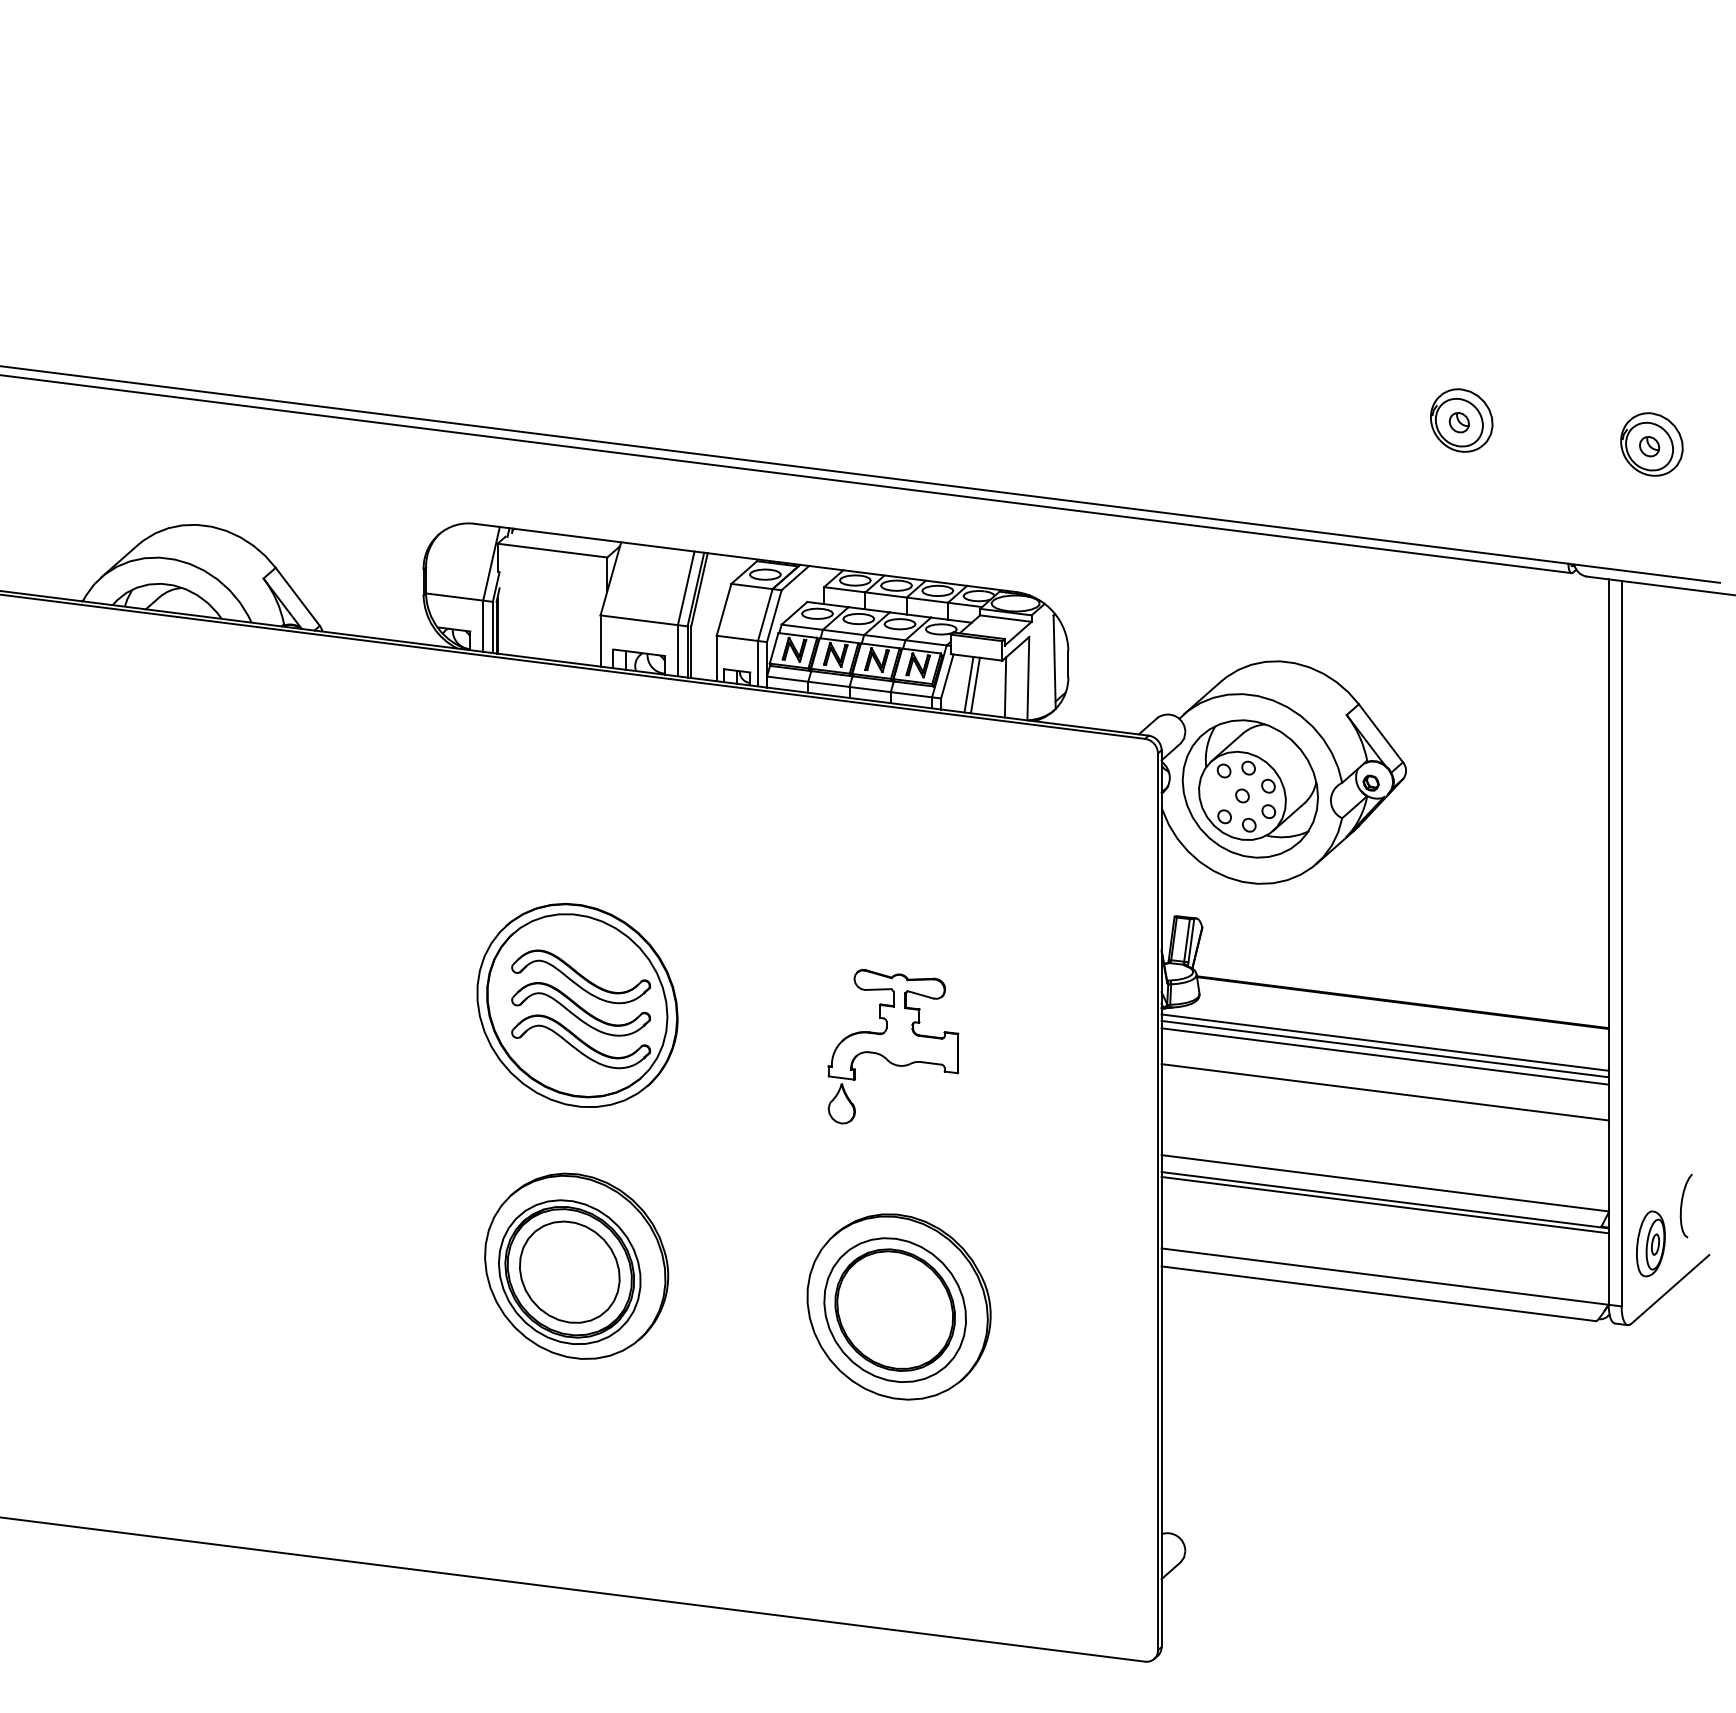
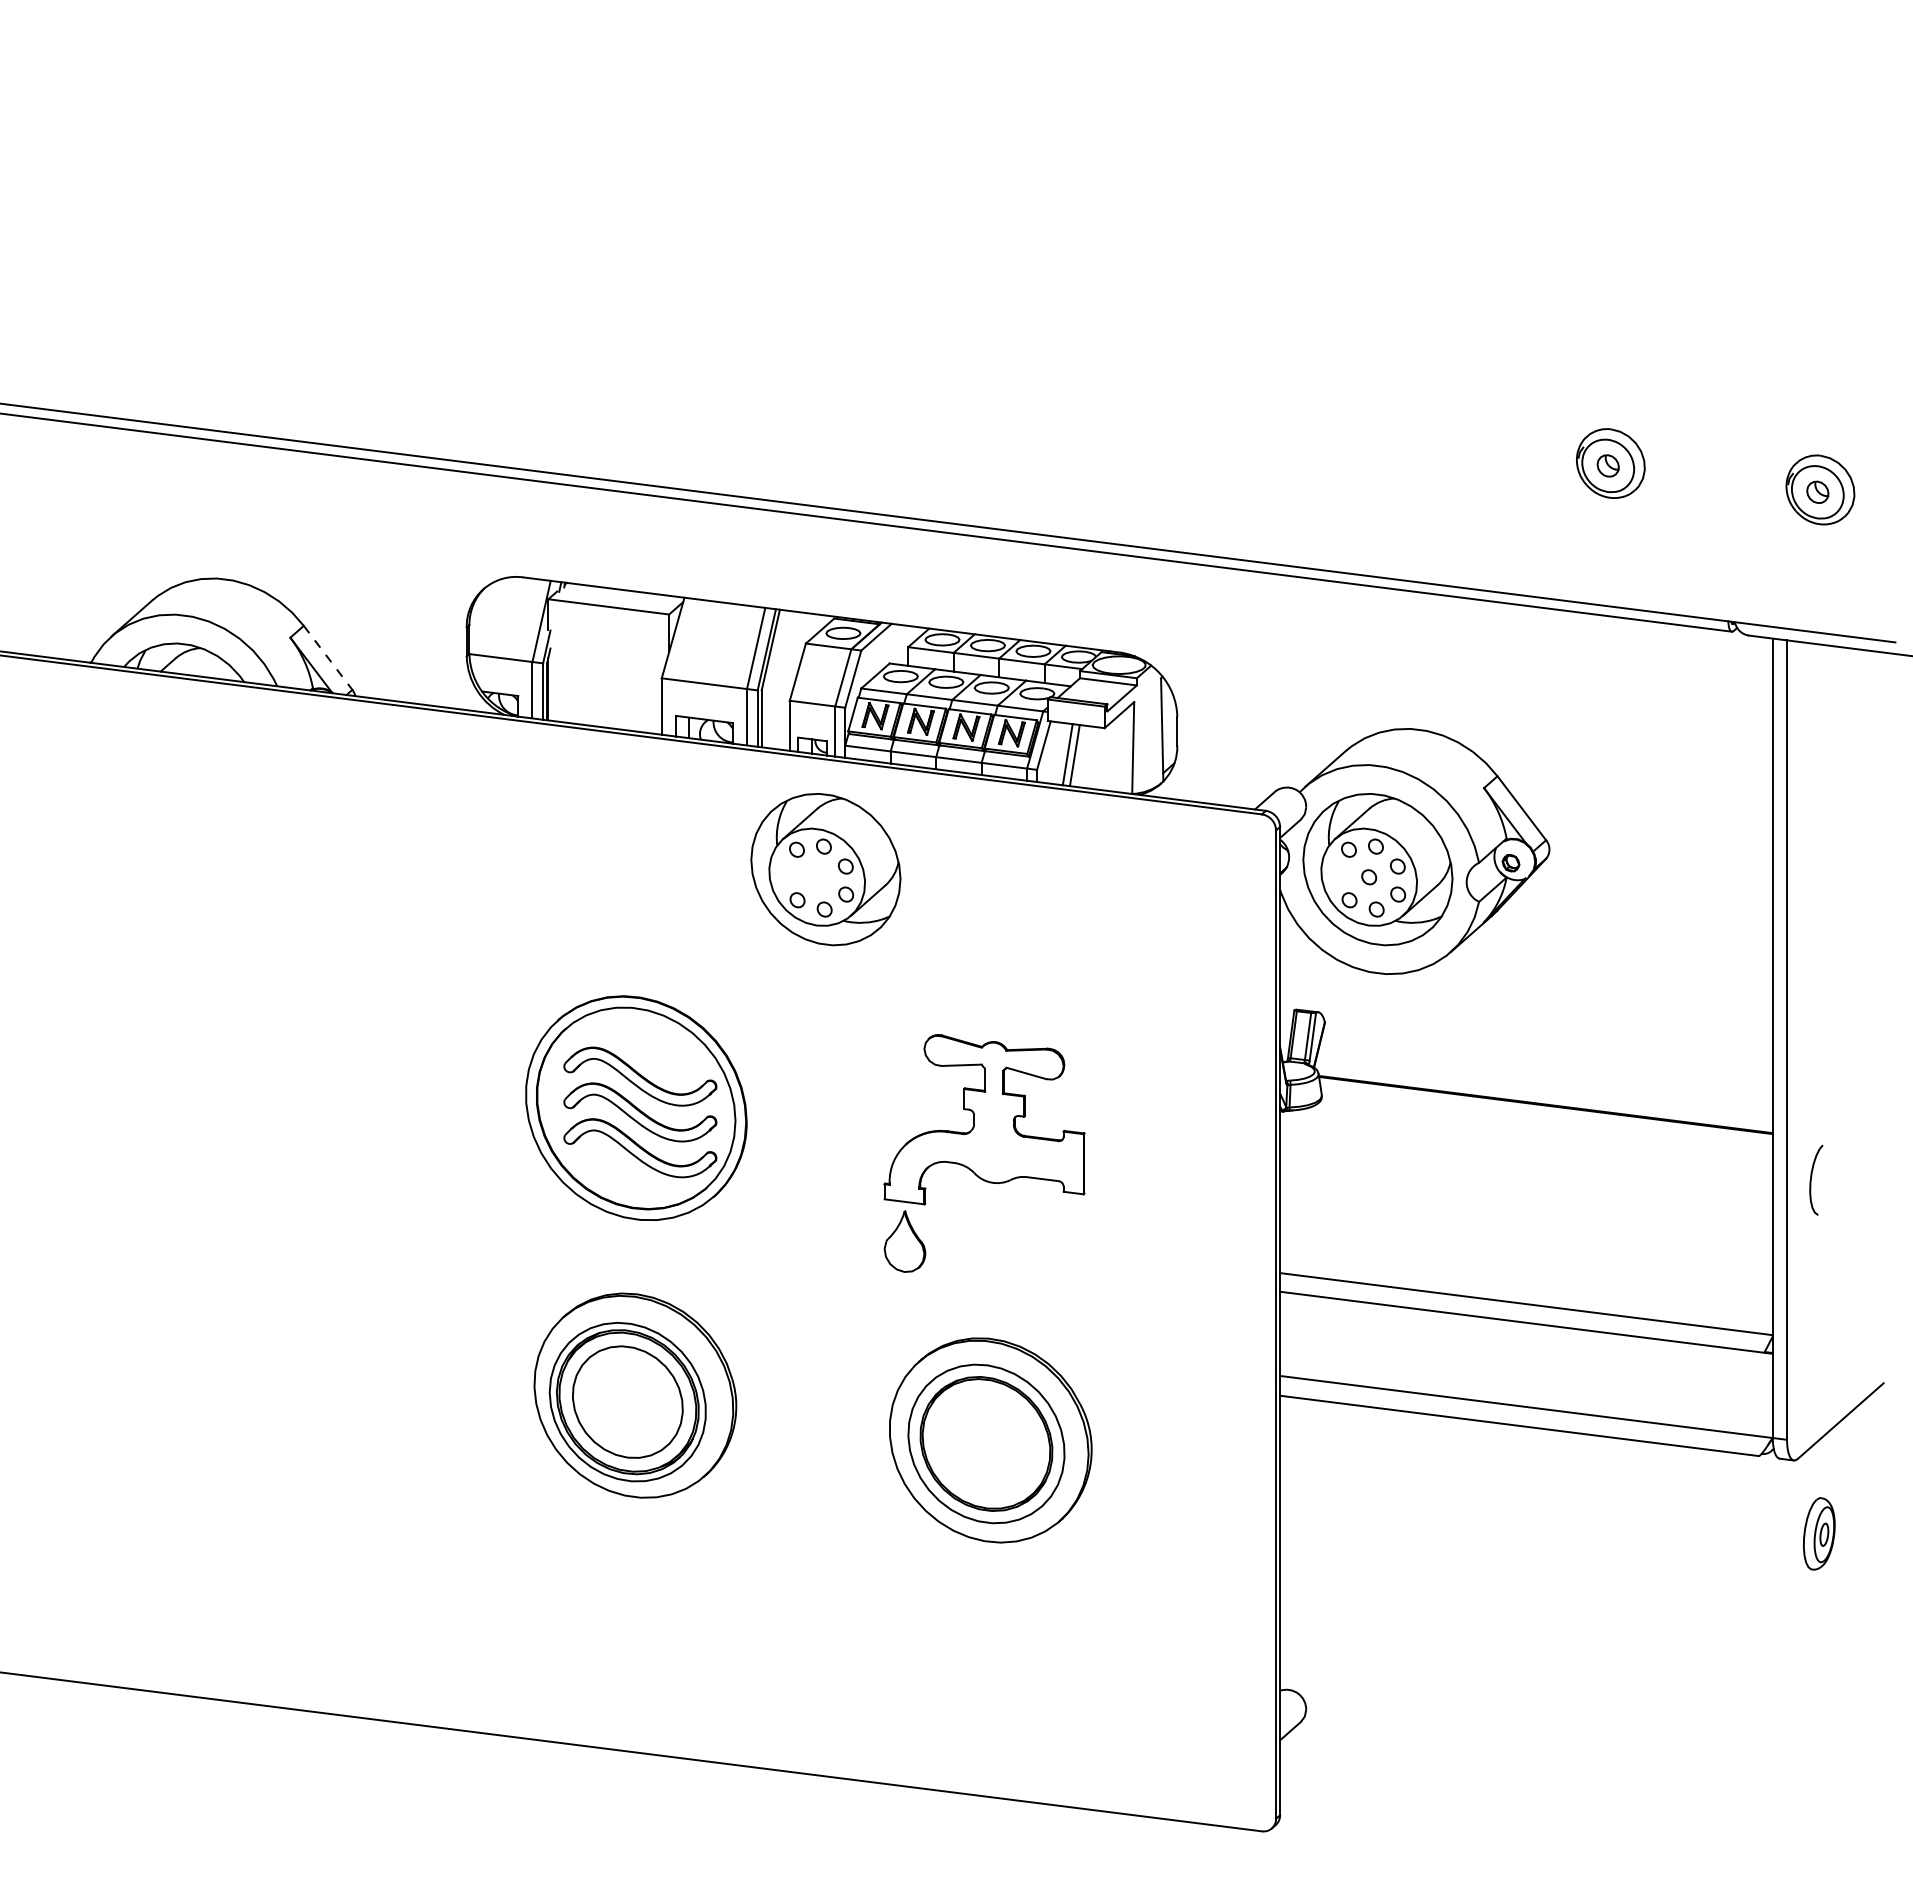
line: (298, 597) -> (328, 658), solid -> dashed
line: (1005, 687) -> (1107, 757), removed
part: (749, 788) -> (825, 869), added
line: (1385, 1042) -> (1526, 1149), removed
part: (893, 1046) -> (984, 1153), size x1.4
line: (1385, 1049) -> (1526, 1156), removed
line: (1385, 1056) -> (1526, 1164), removed
line: (1385, 1091) -> (1526, 1203), removed
curve: (1682, 1202) -> (1812, 1176), moved
line: (1385, 1205) -> (1526, 1328), removed
part: (1651, 1243) -> (1819, 1533), moved

